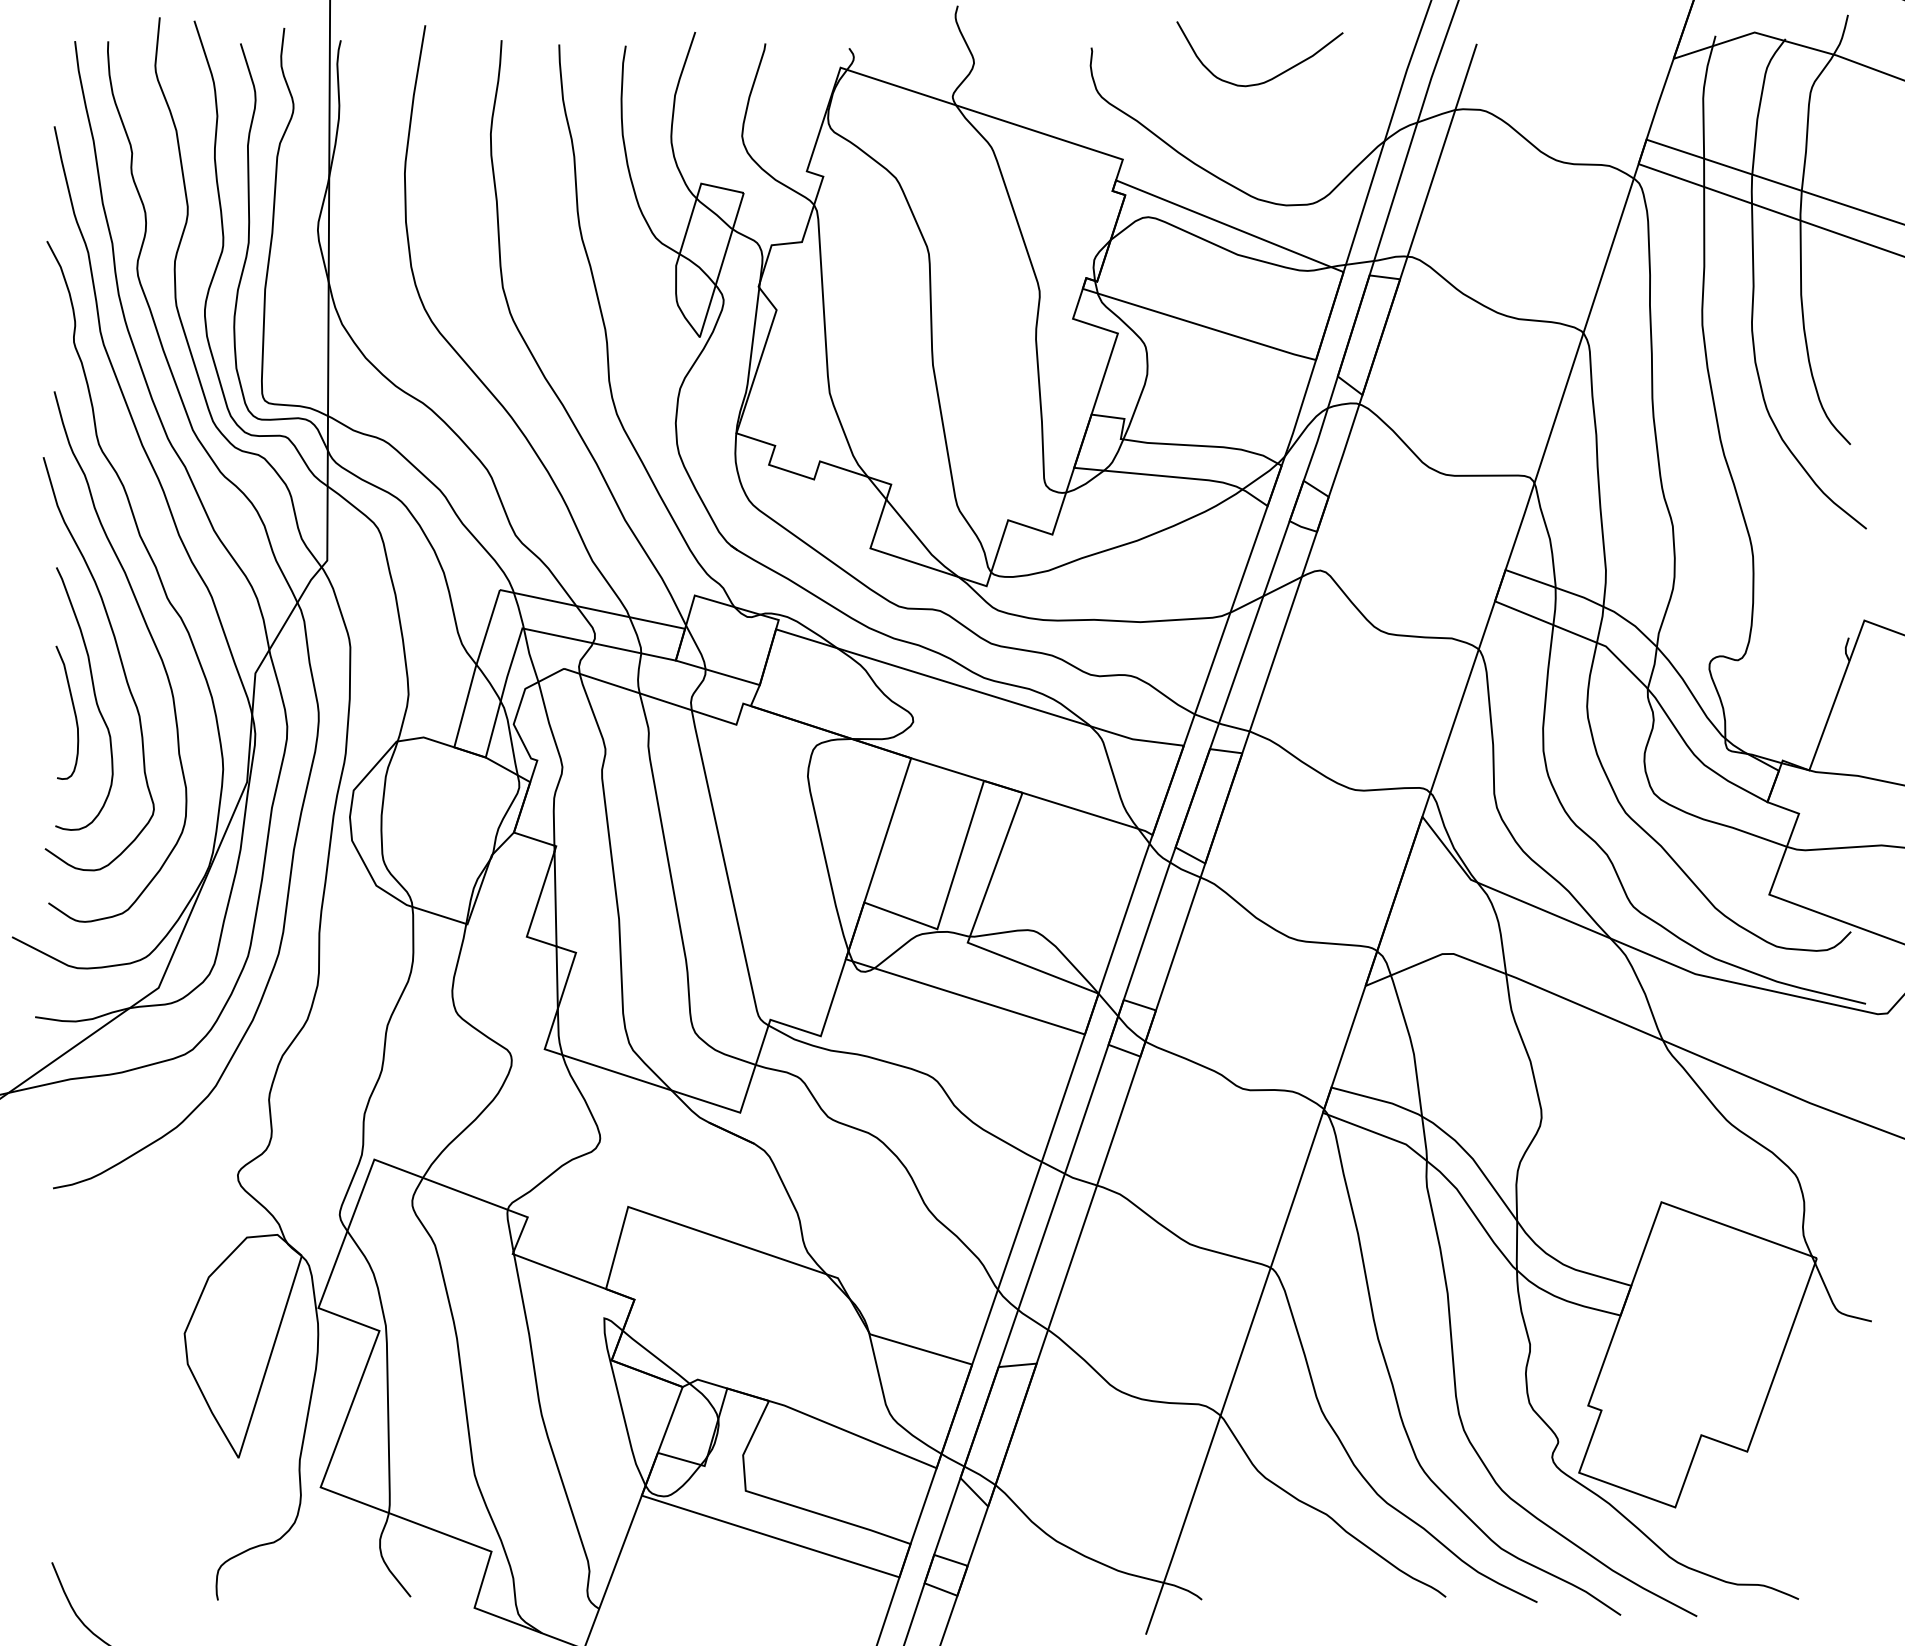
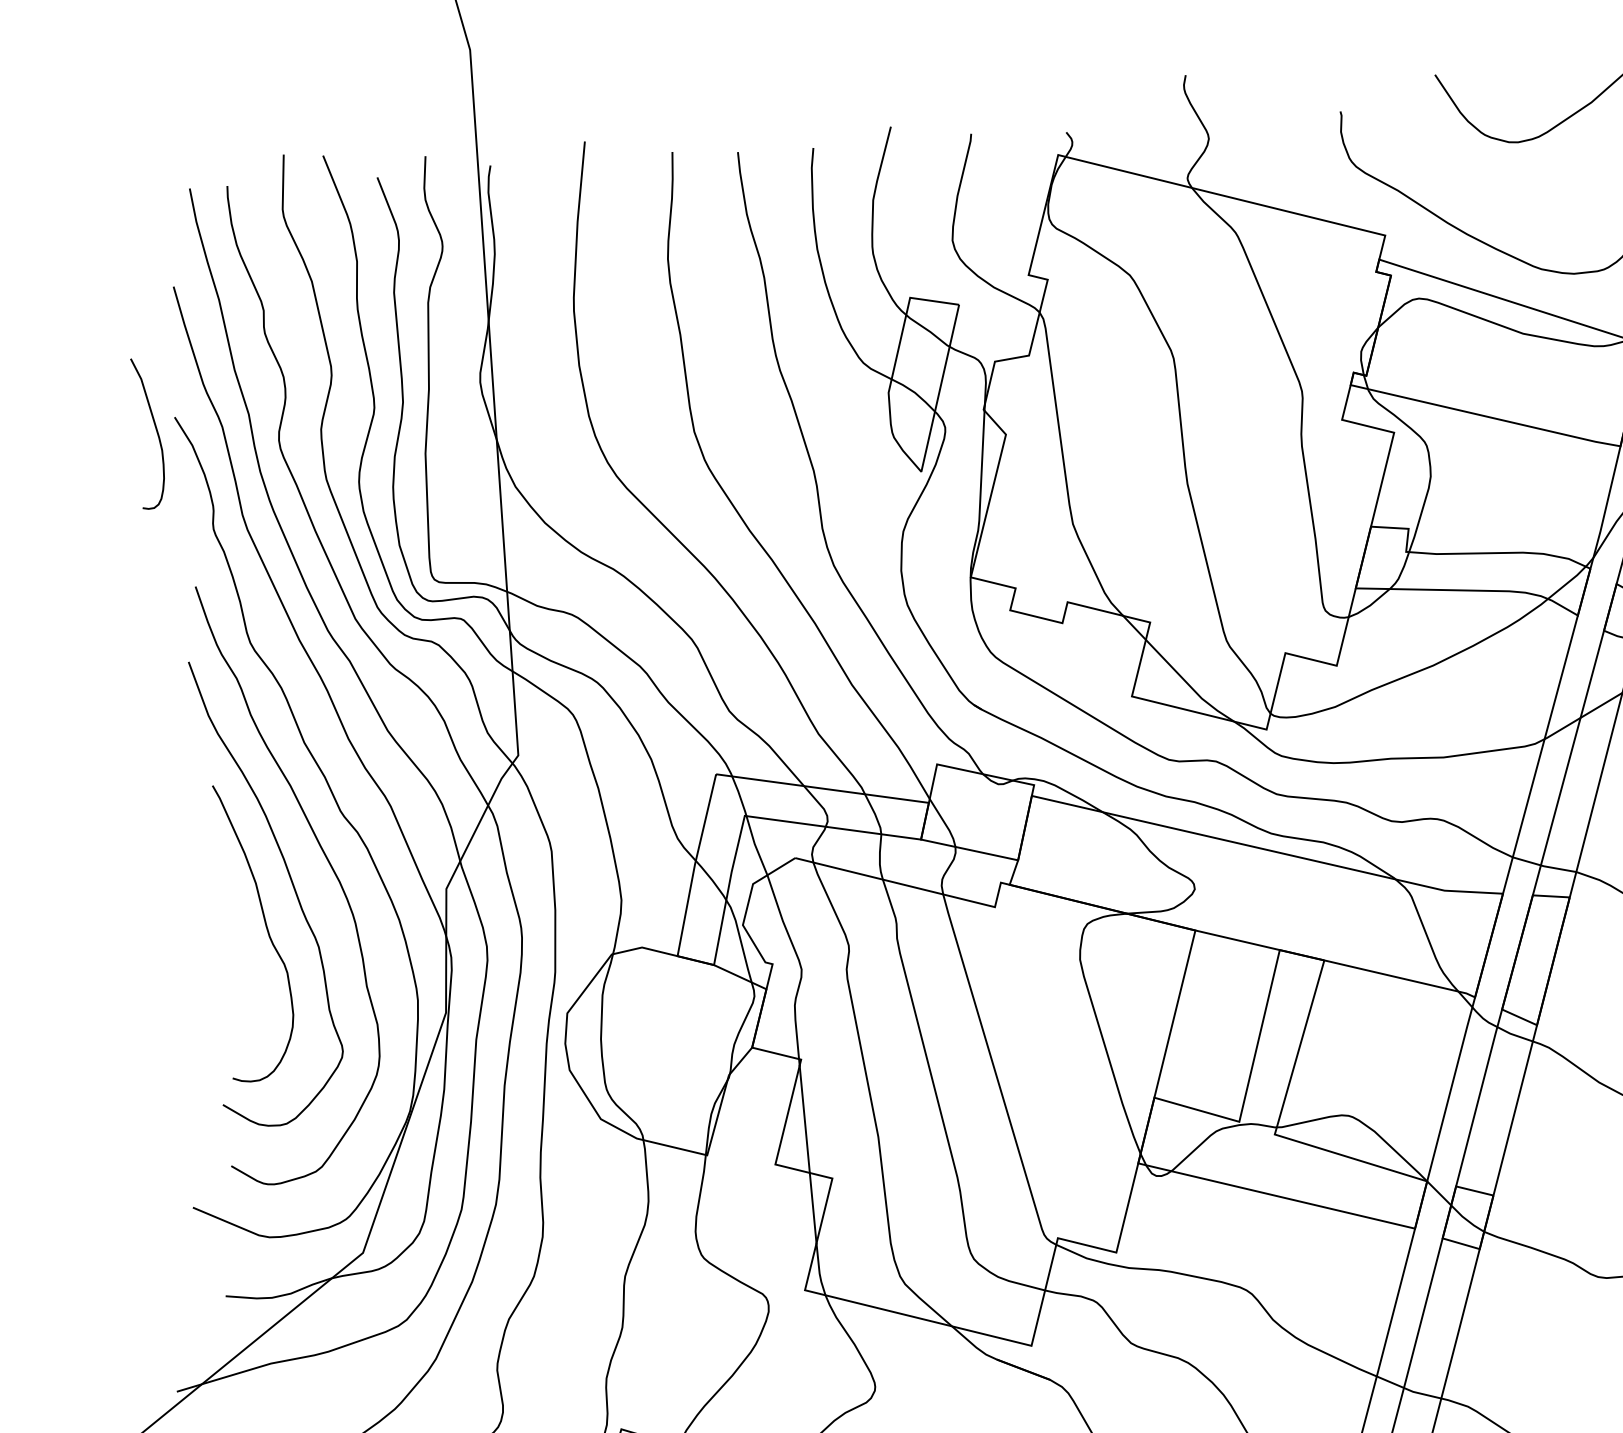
curve: (73, 711) -> (155, 431), moved

